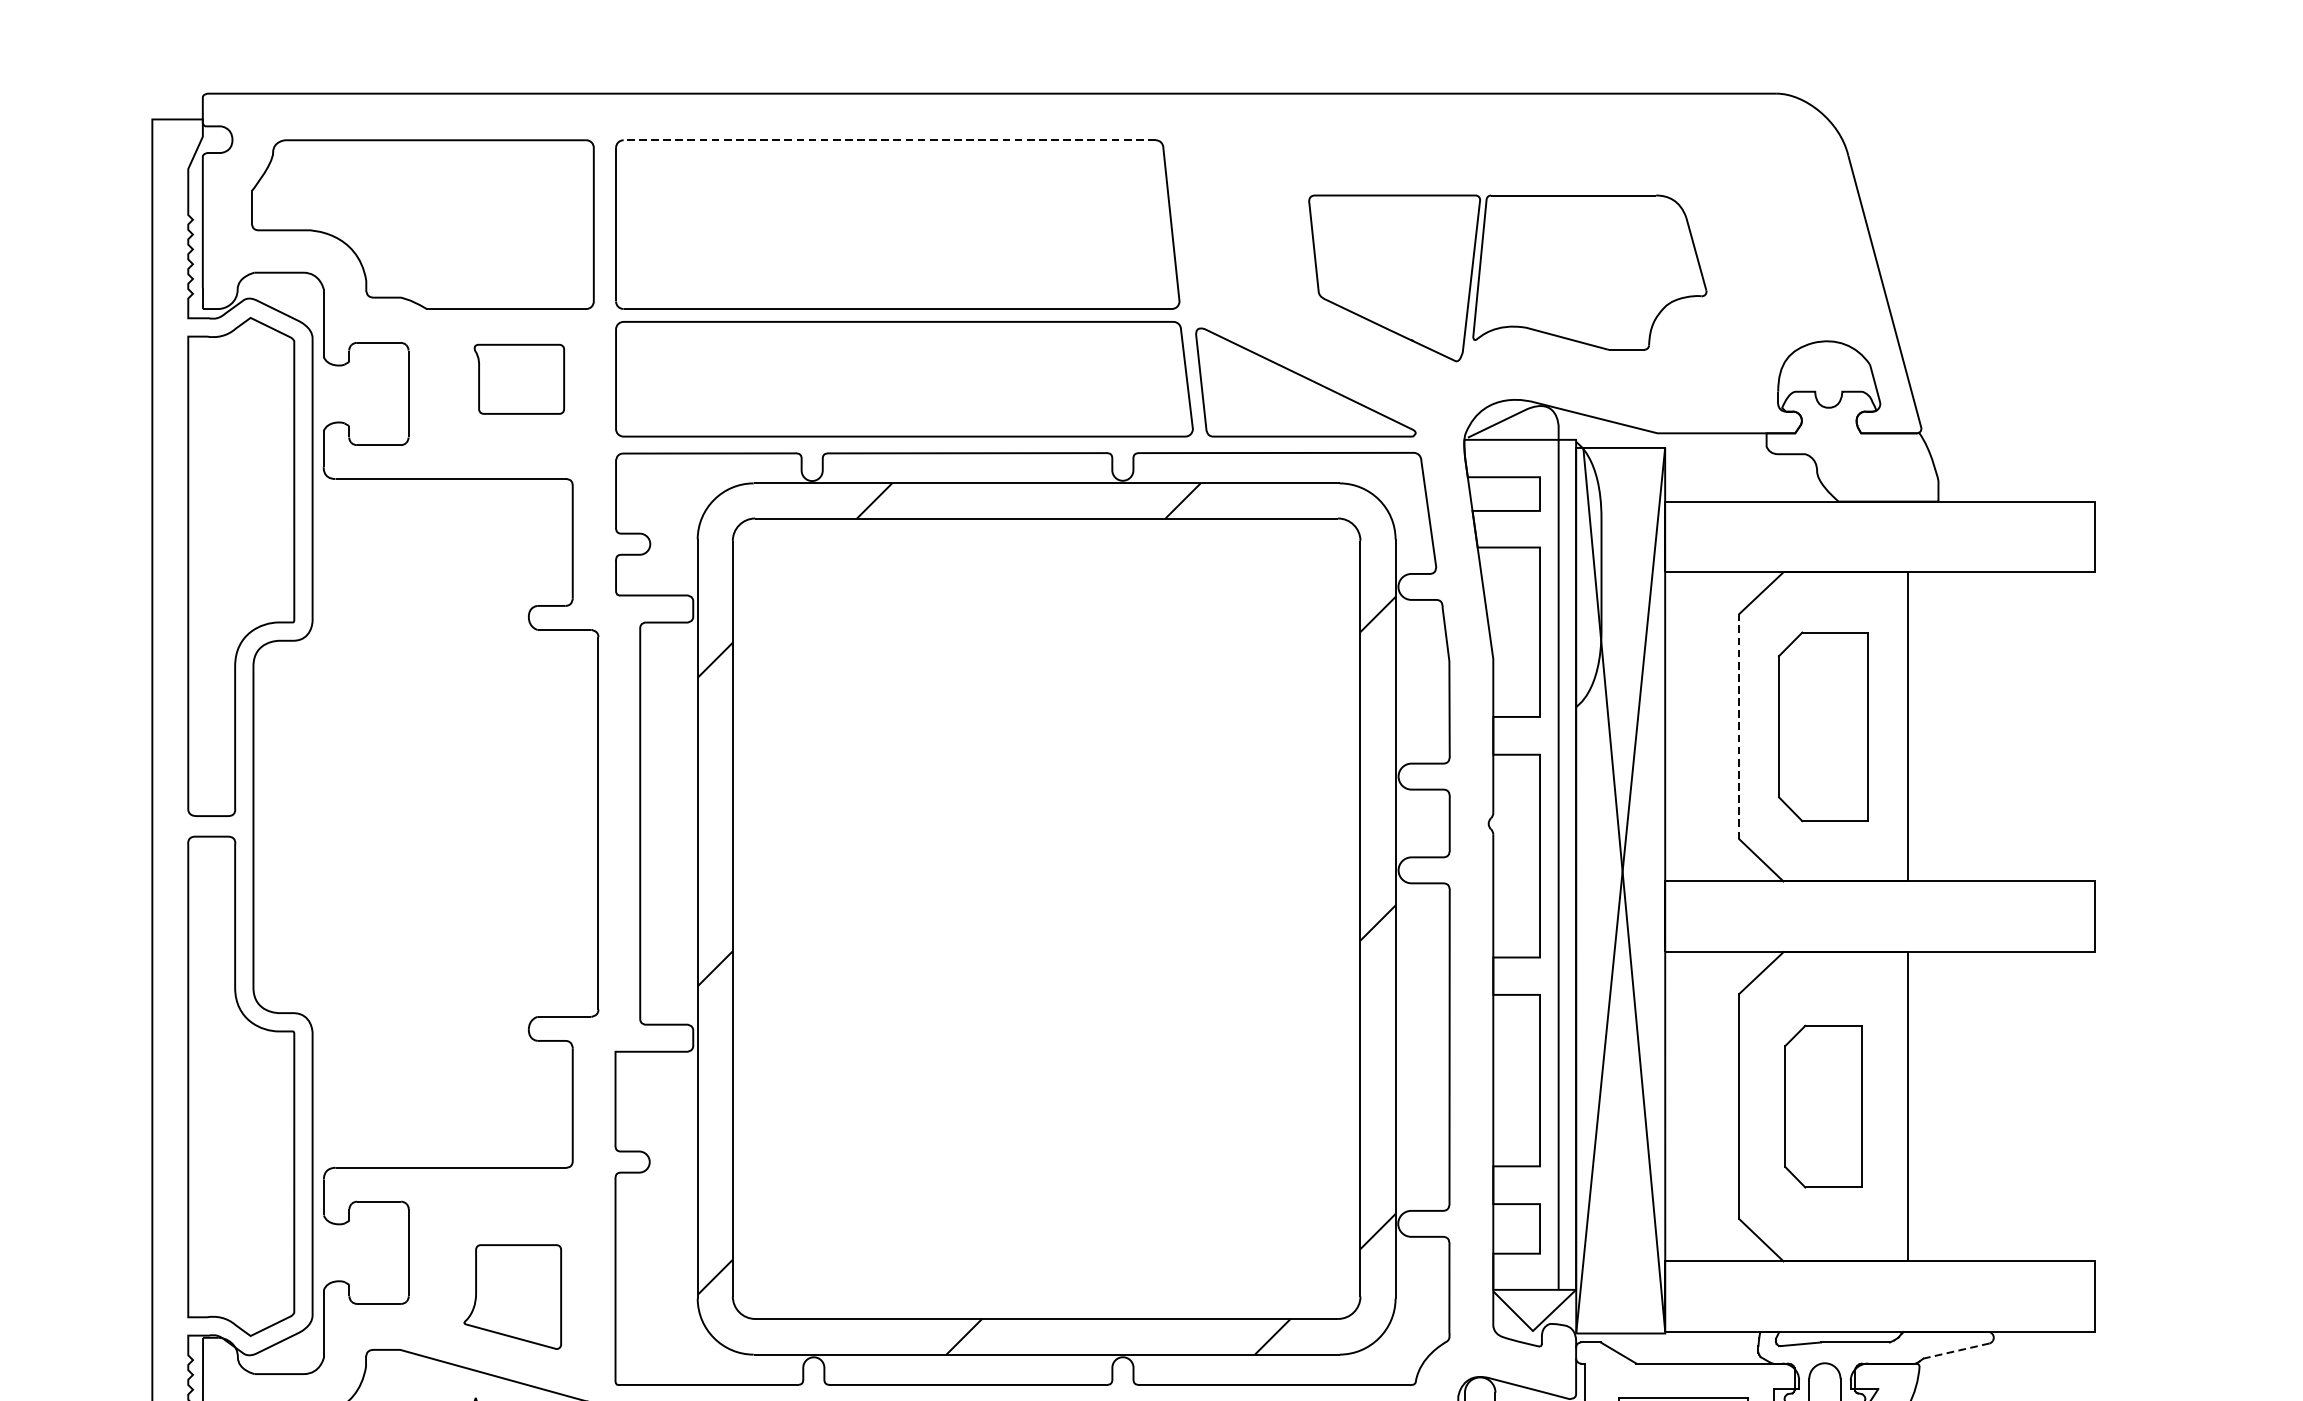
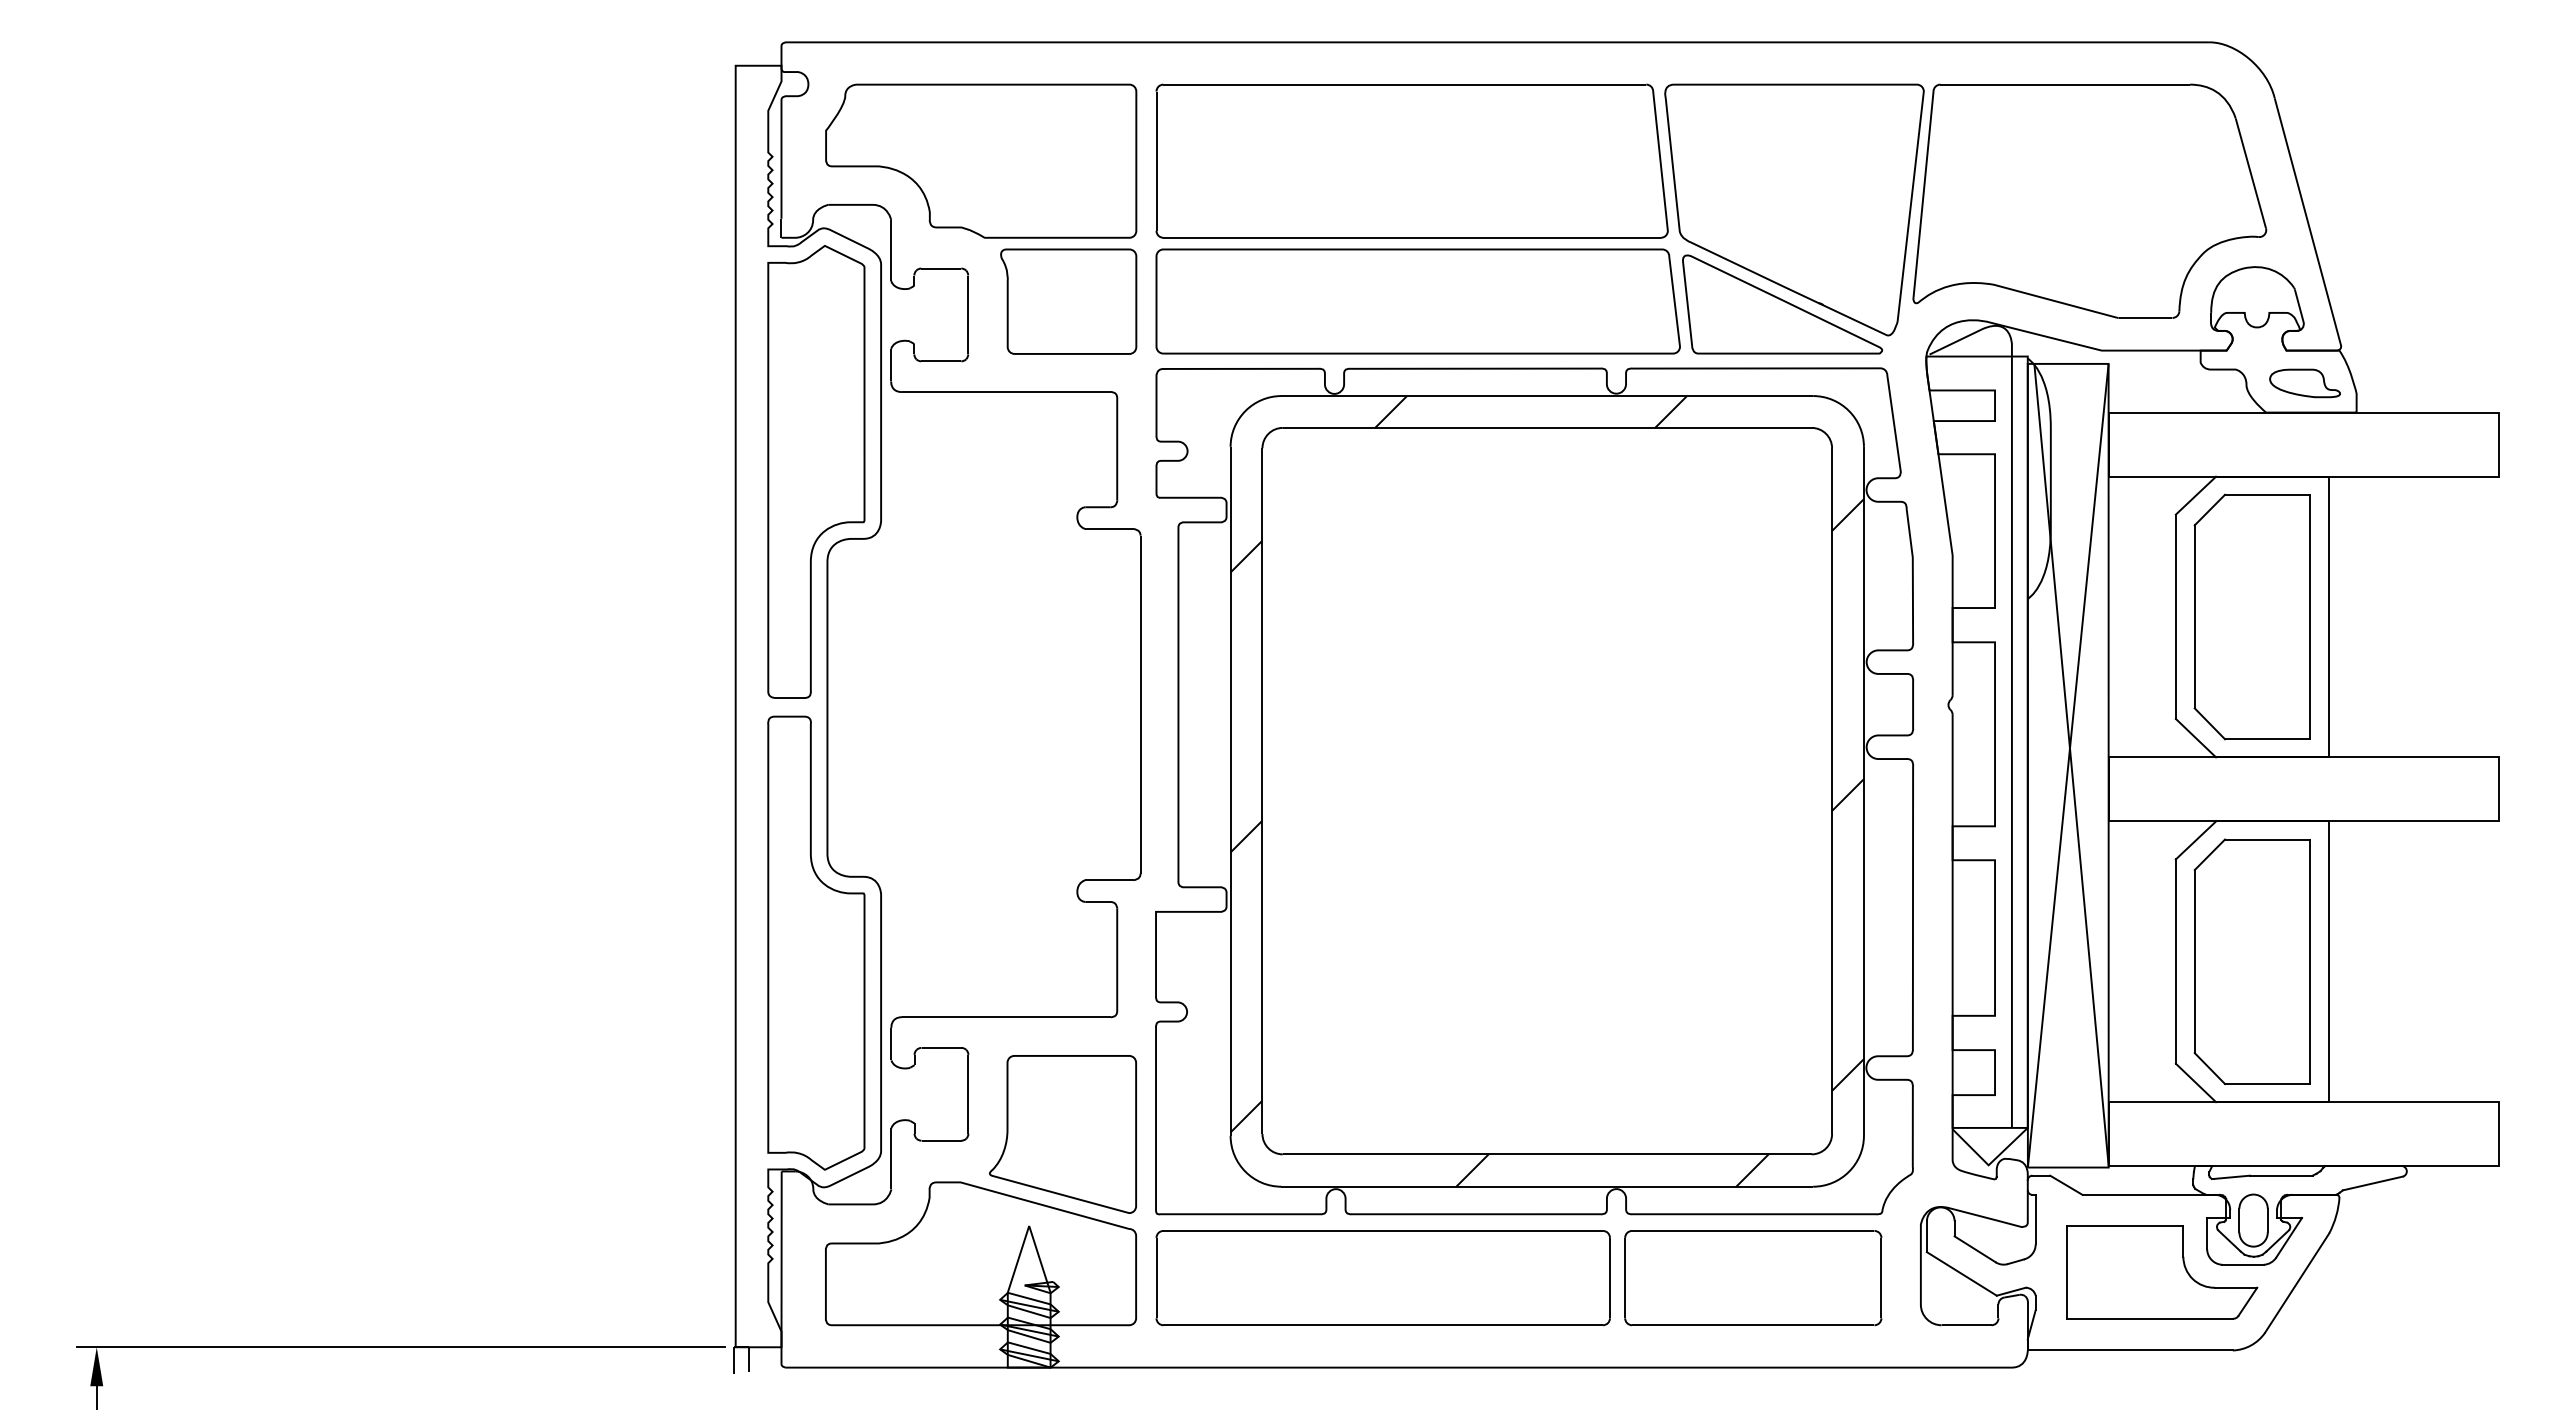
line: (889, 140) -> (1404, 84), dashed -> solid
part: (1507, 277) -> (1965, 209), size x1.67
part: (519, 379) -> (1068, 301), size x1.67
part: (1881, 469) -> (2304, 383), added
line: (1738, 726) -> (2175, 616), dashed -> solid
part: (1822, 726) -> (2251, 616), size x1.43
part: (1822, 1106) -> (2251, 961), size x1.67
part: (512, 1297) -> (1062, 1134), size x1.67
line: (1955, 1351) -> (2372, 1183), dashed -> solid

